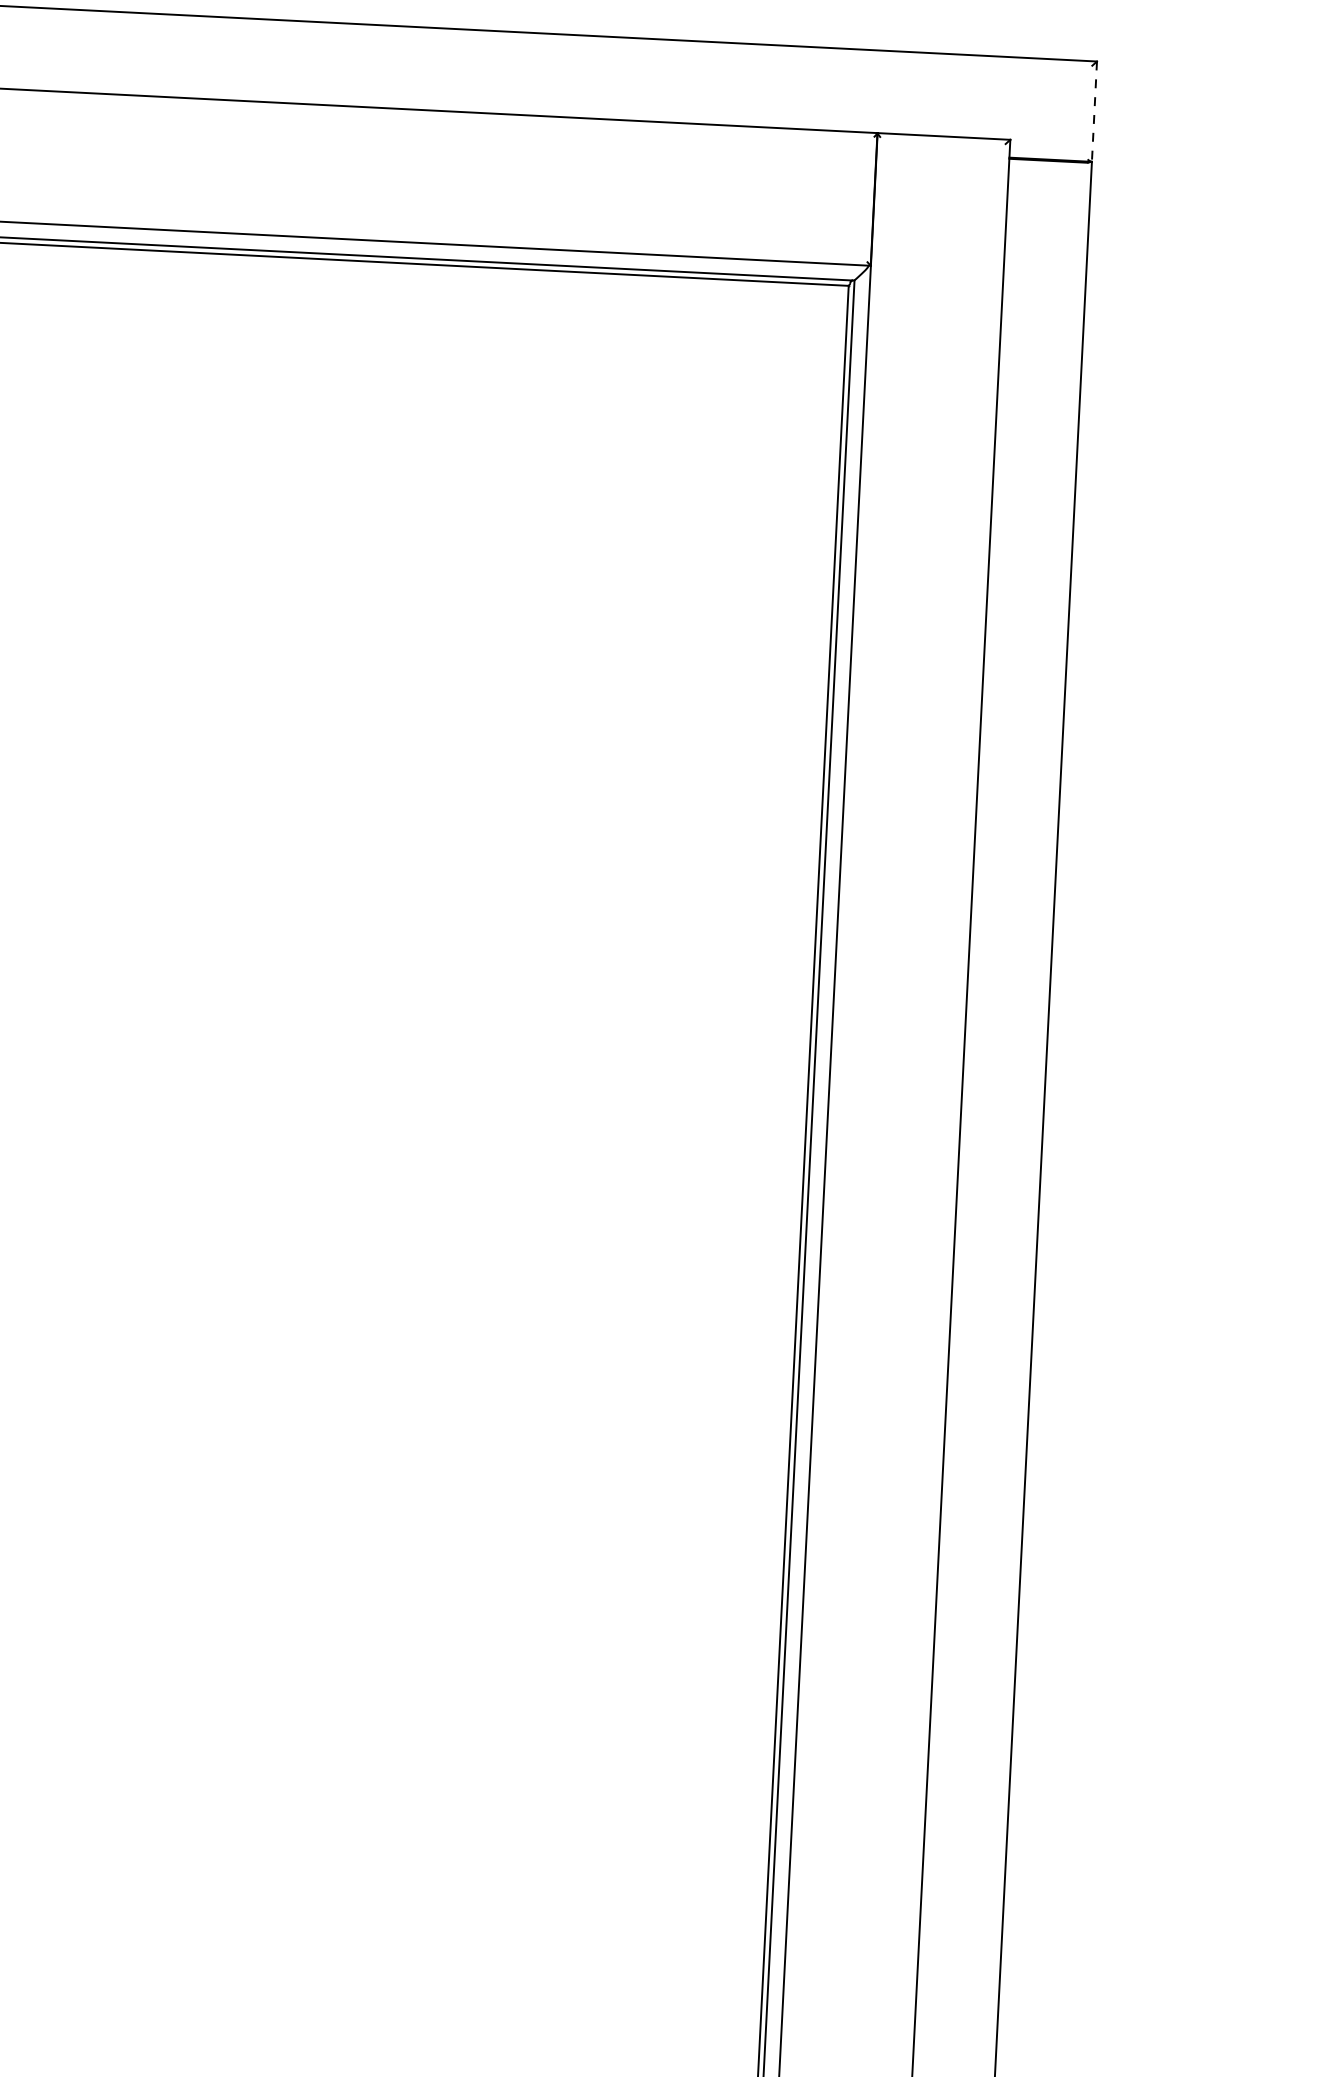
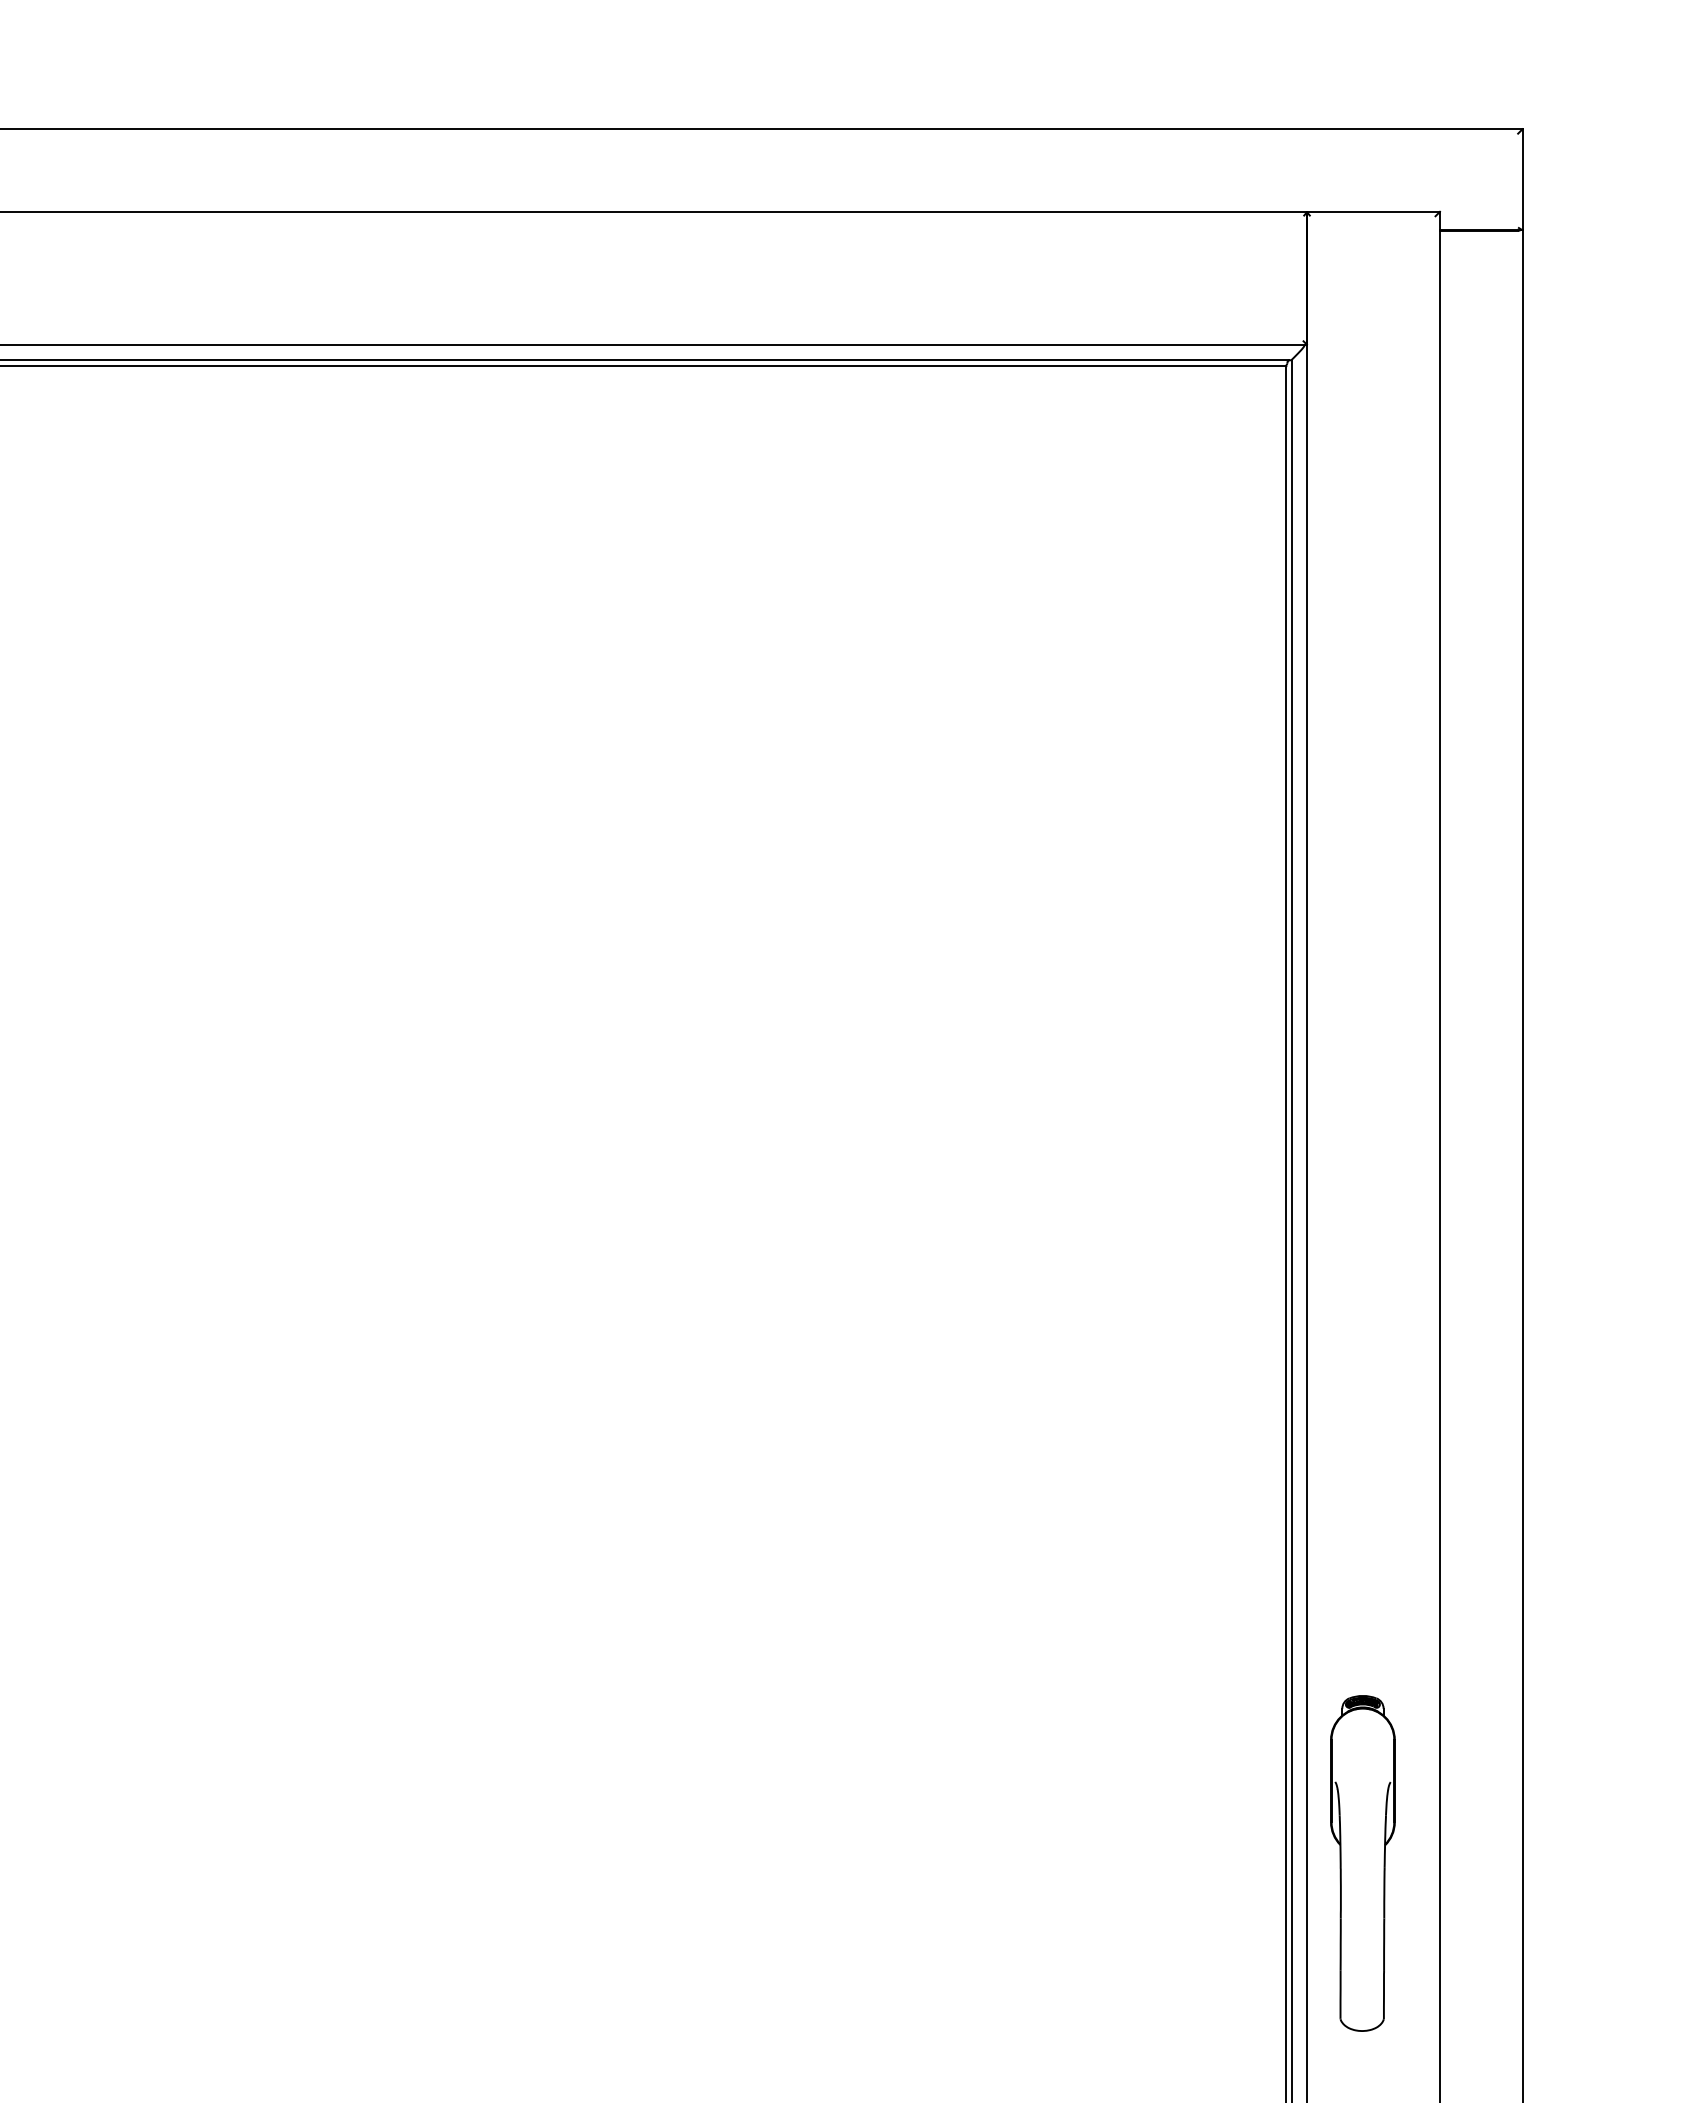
line: (1094, 111) -> (1522, 179), dashed -> solid
part: (849, 1785) -> (1362, 1863), added

